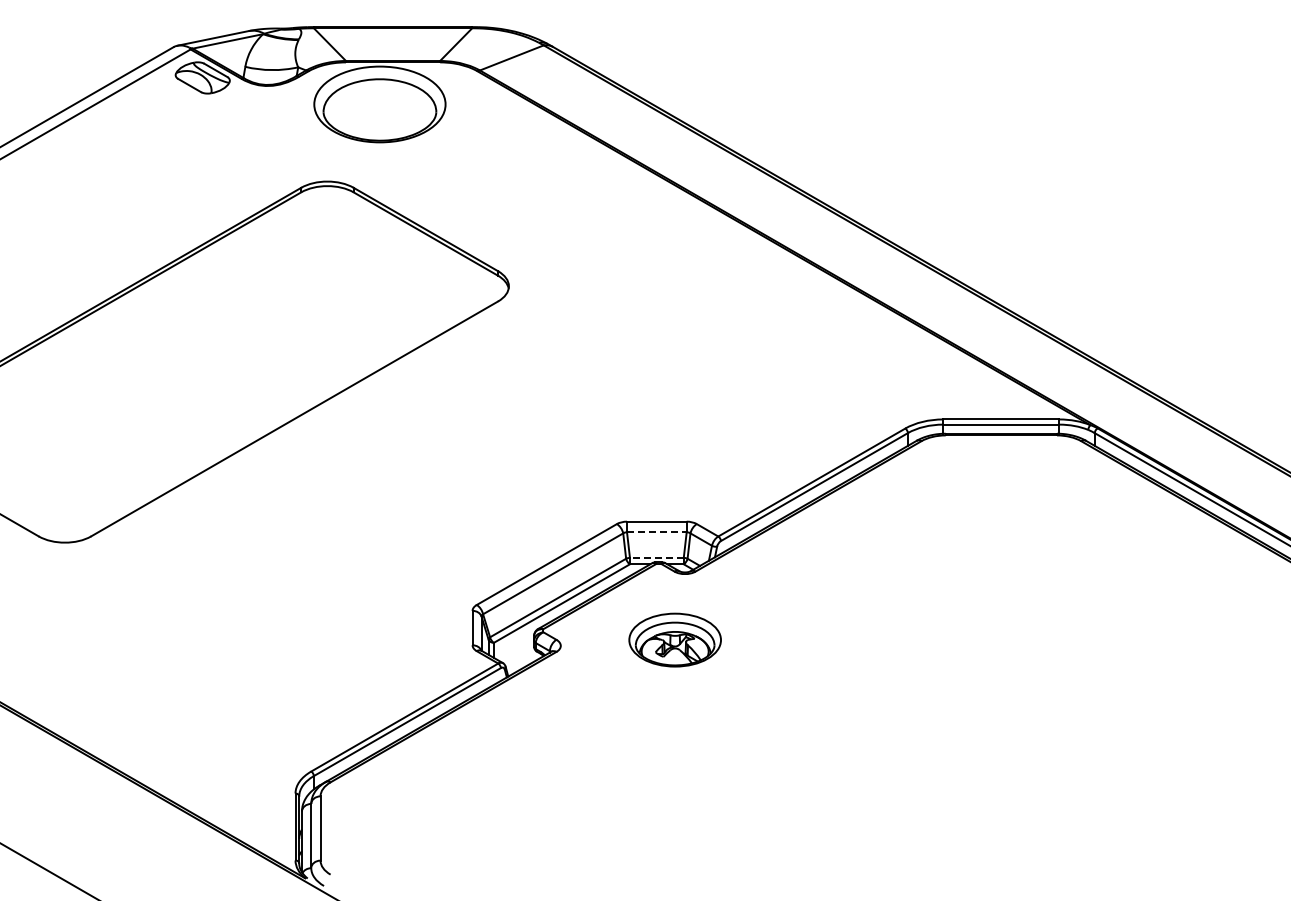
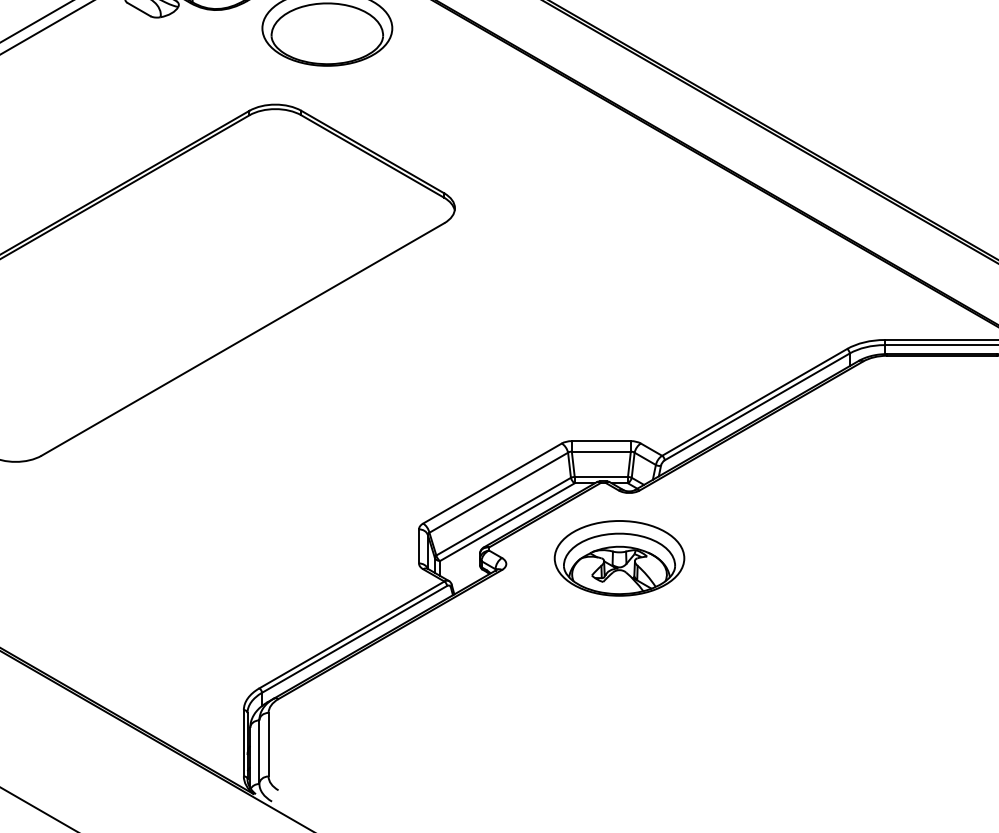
line: (656, 532) -> (600, 451), dashed -> solid
line: (656, 557) -> (600, 476), dashed -> solid
part: (674, 639) -> (618, 557), size x1.43

